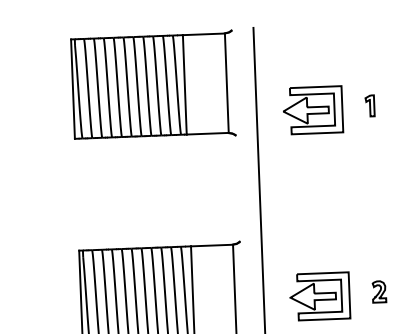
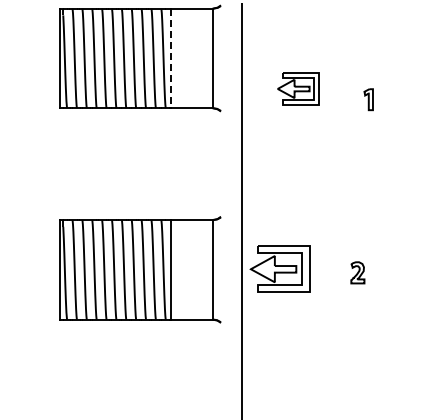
line: (184, 84) -> (171, 58), solid -> dashed
part: (369, 105) -> (368, 99), moved
part: (312, 109) -> (298, 88), size x0.7
part: (319, 295) -> (279, 268), moved

